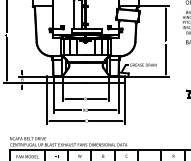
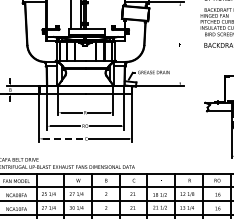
line: (165, 23) -> (180, 23), removed
line: (165, 59) -> (180, 65), removed
line: (67, 120) -> (63, 138), solid -> dashed

